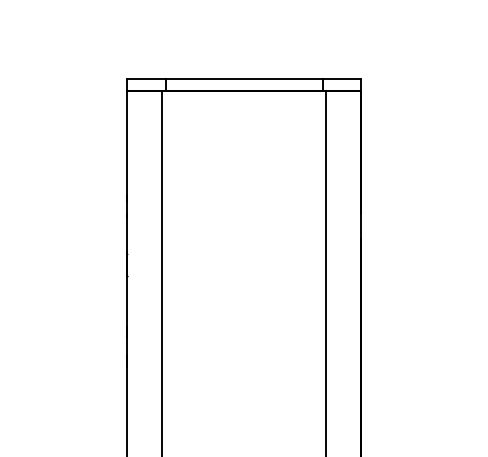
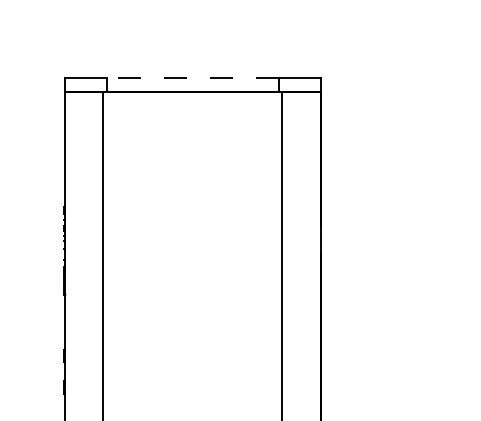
line: (243, 78) -> (192, 78), solid -> dashed

